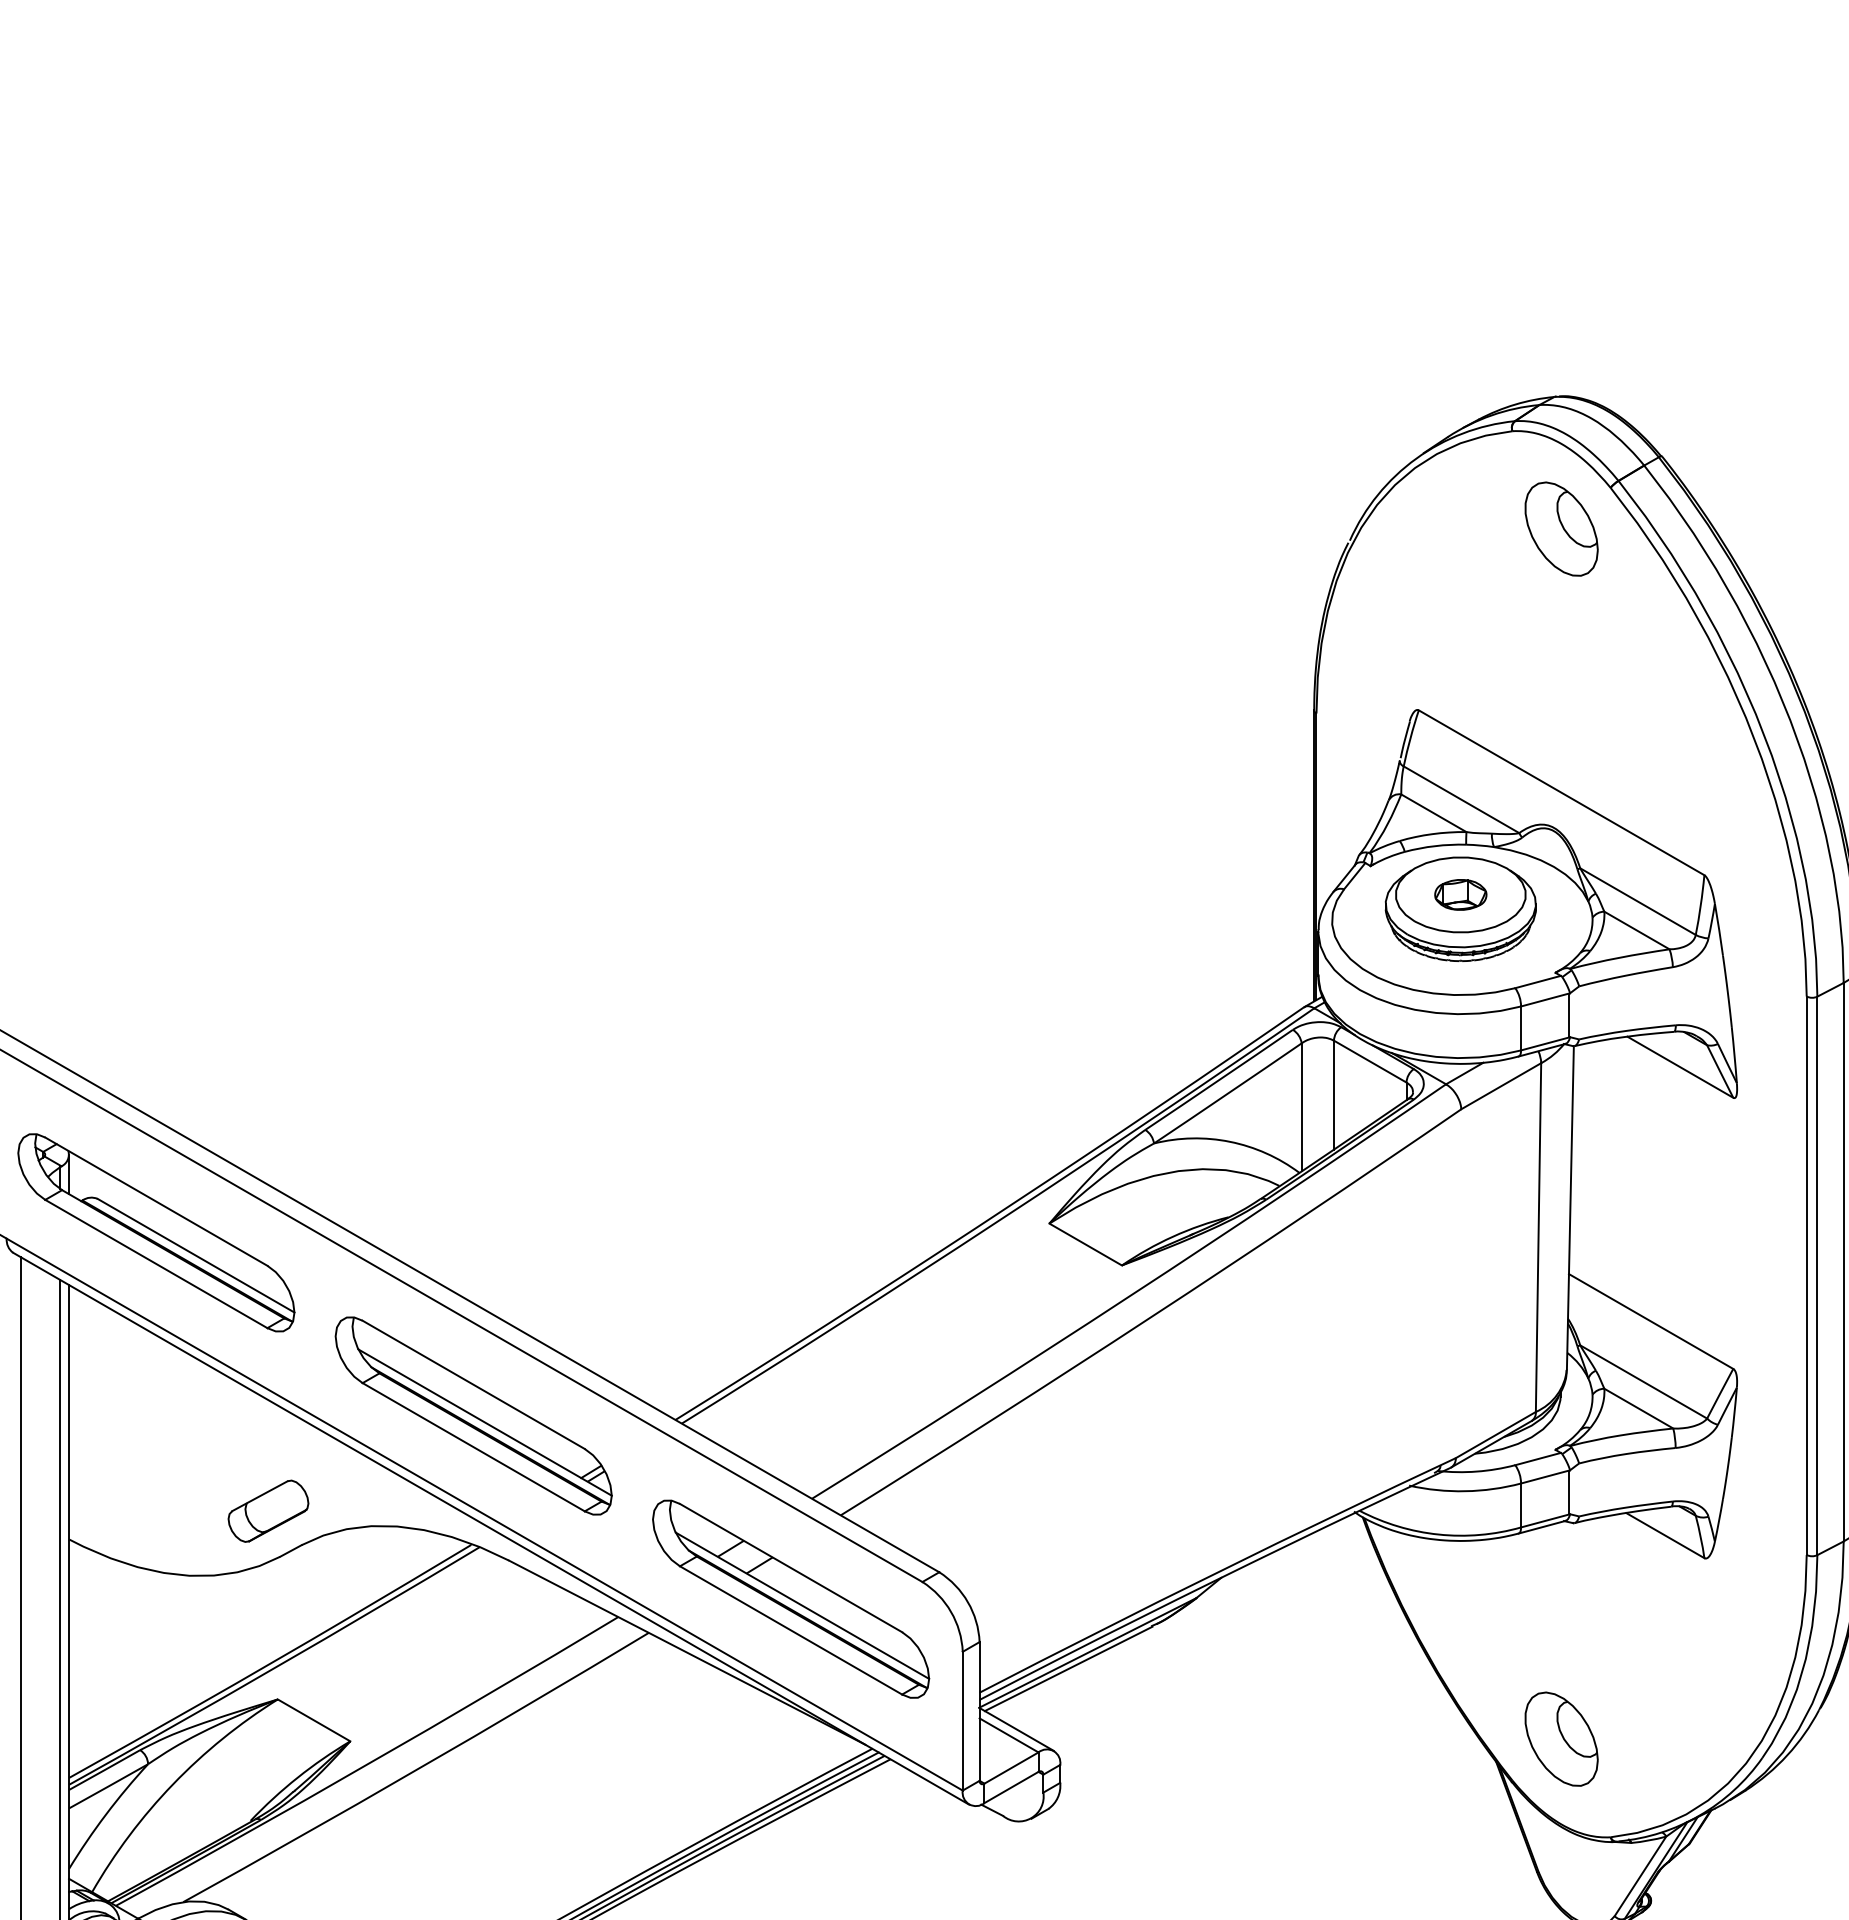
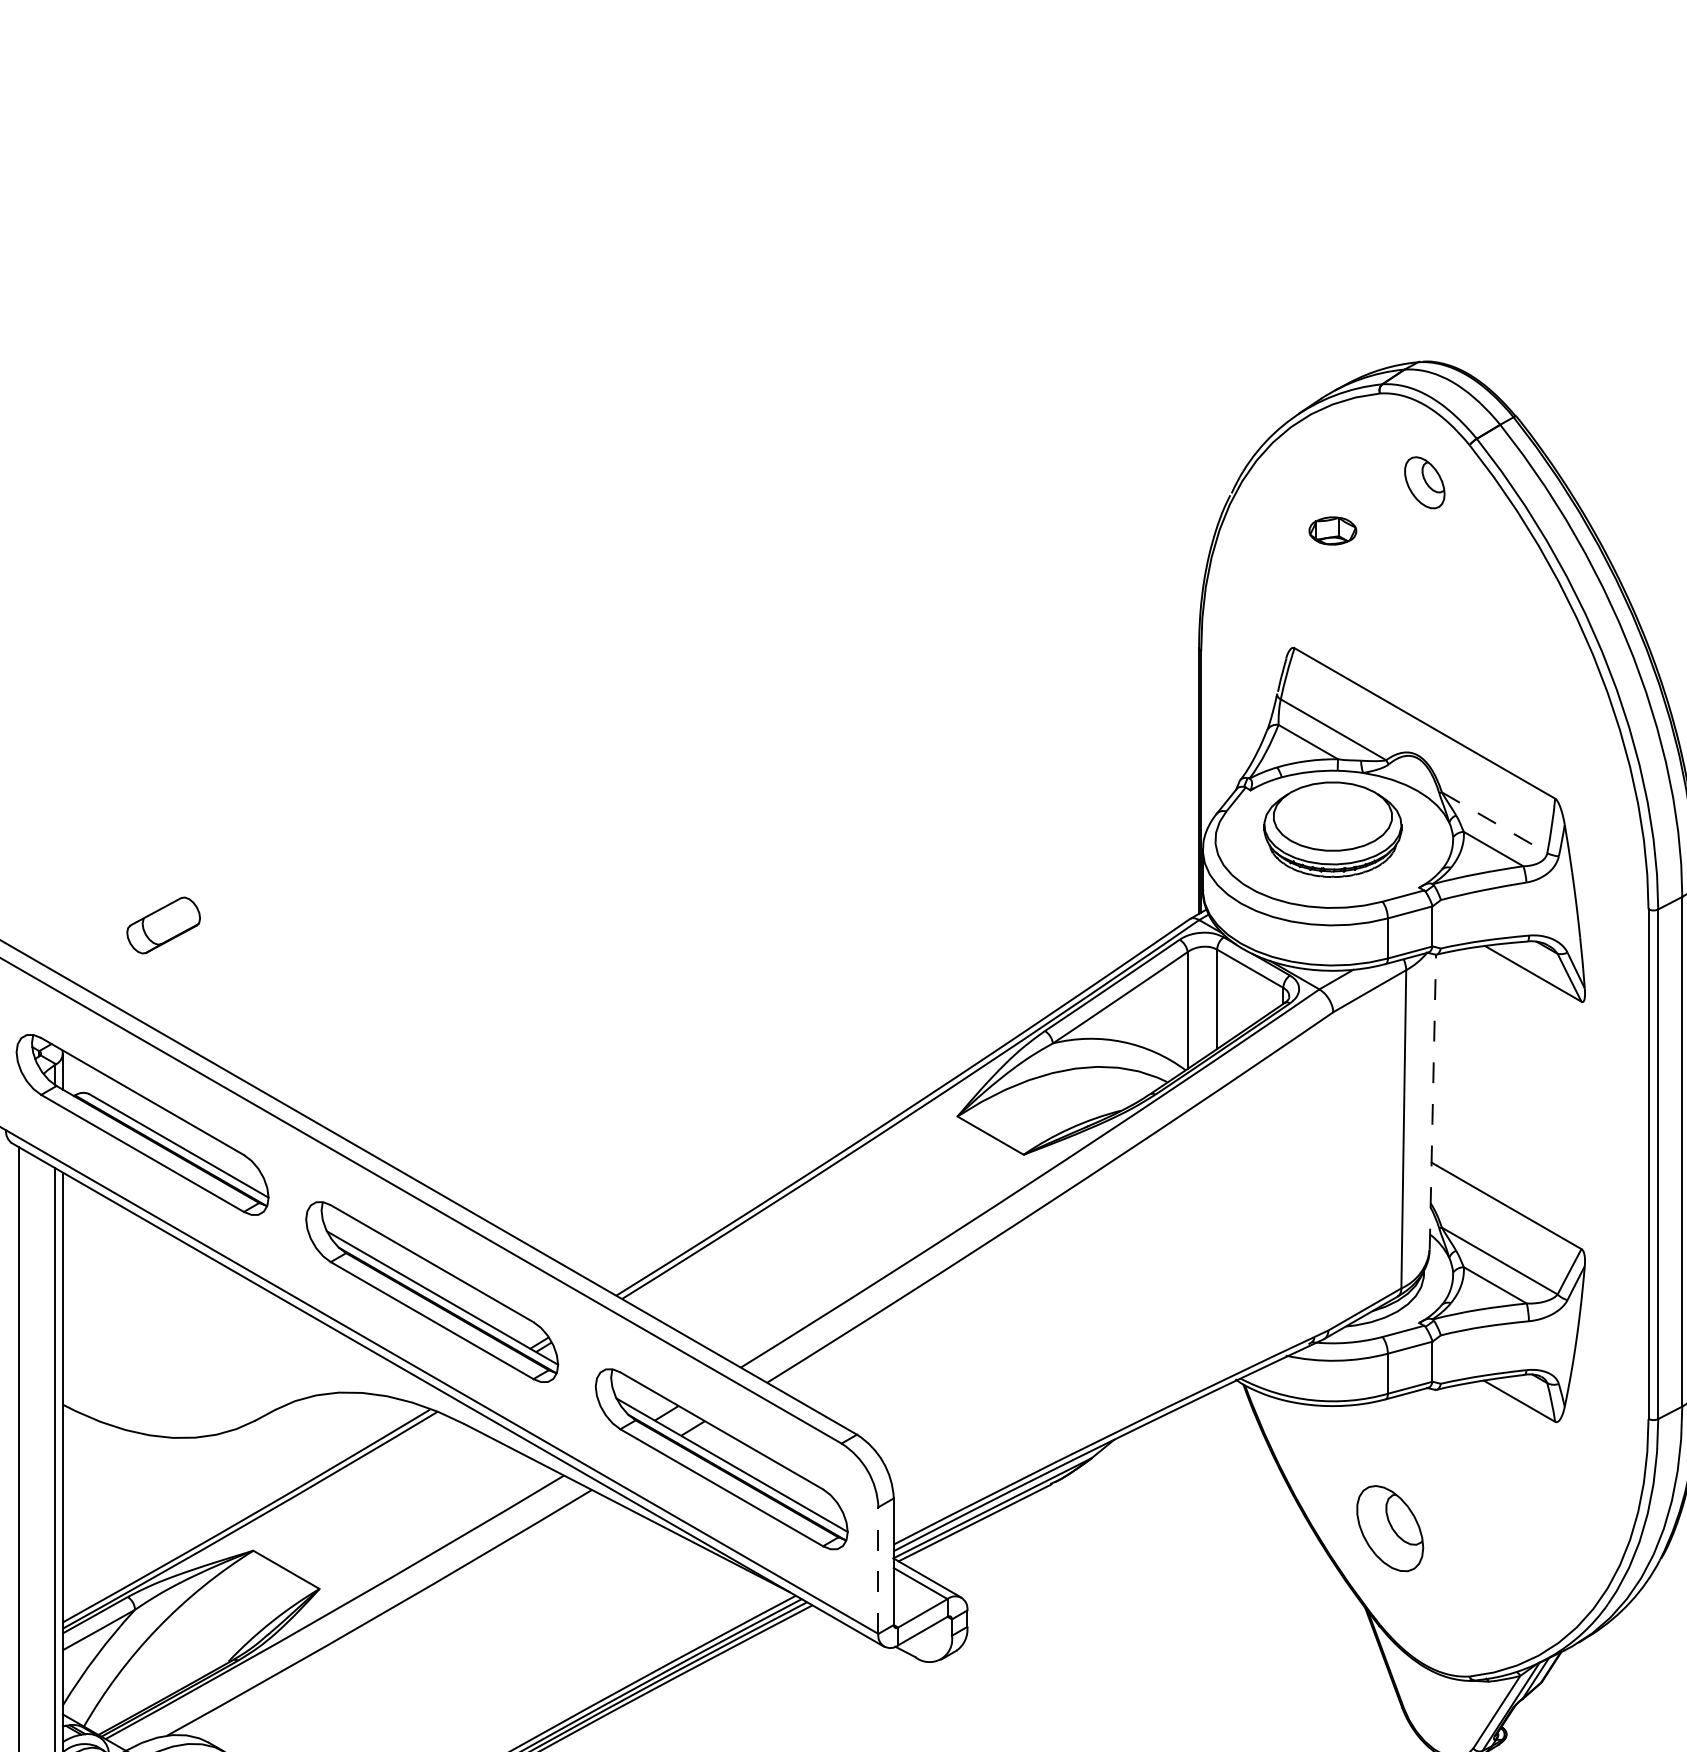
part: (1561, 528) -> (1424, 482), size x0.6
part: (1460, 894) -> (1332, 530), moved
line: (1637, 901) -> (1494, 822), solid -> dashed
line: (1570, 1207) -> (1432, 1101), solid -> dashed
part: (268, 1510) -> (163, 924), moved
line: (962, 1720) -> (878, 1569), solid -> dashed
part: (1561, 1738) -> (1390, 1527), moved

